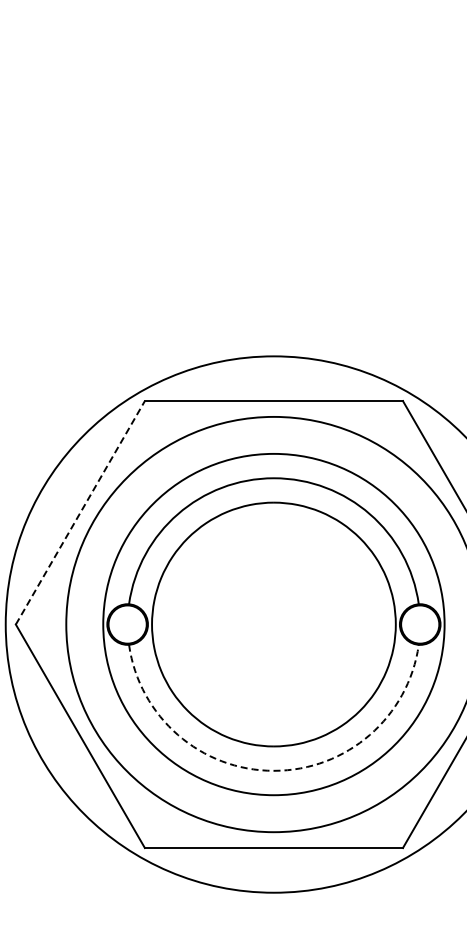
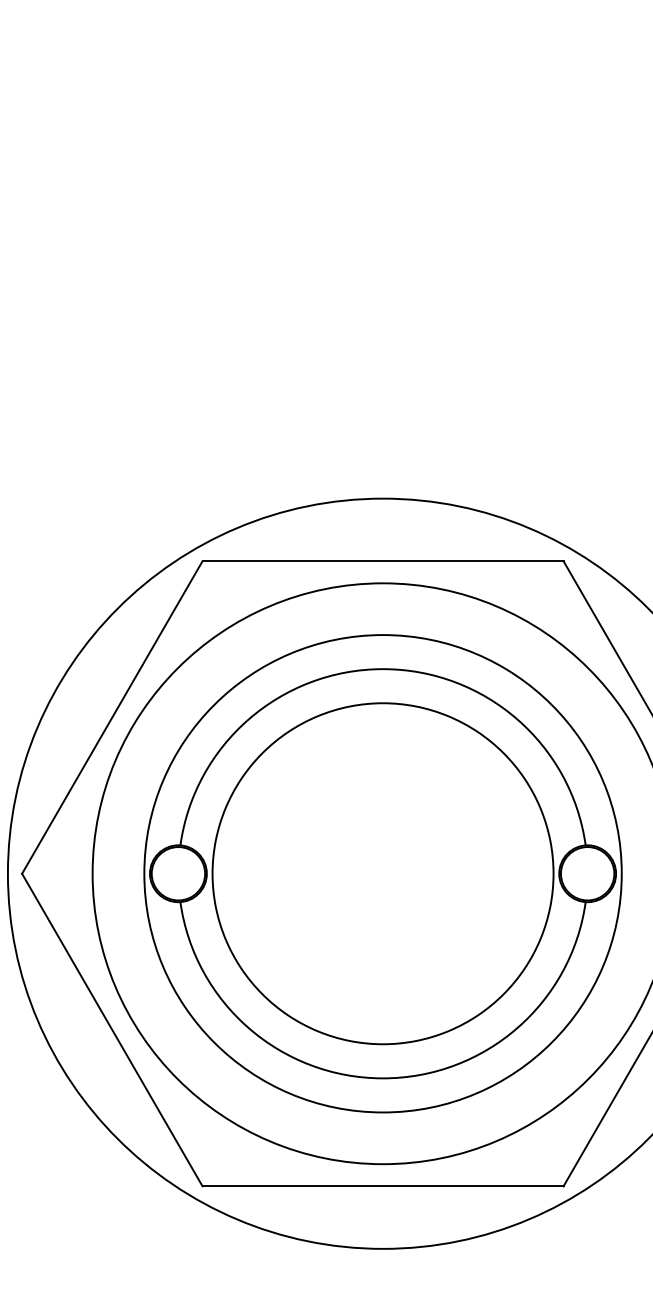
line: (80, 512) -> (112, 717), dashed -> solid
arc: (273, 770) -> (382, 1077), dashed -> solid

